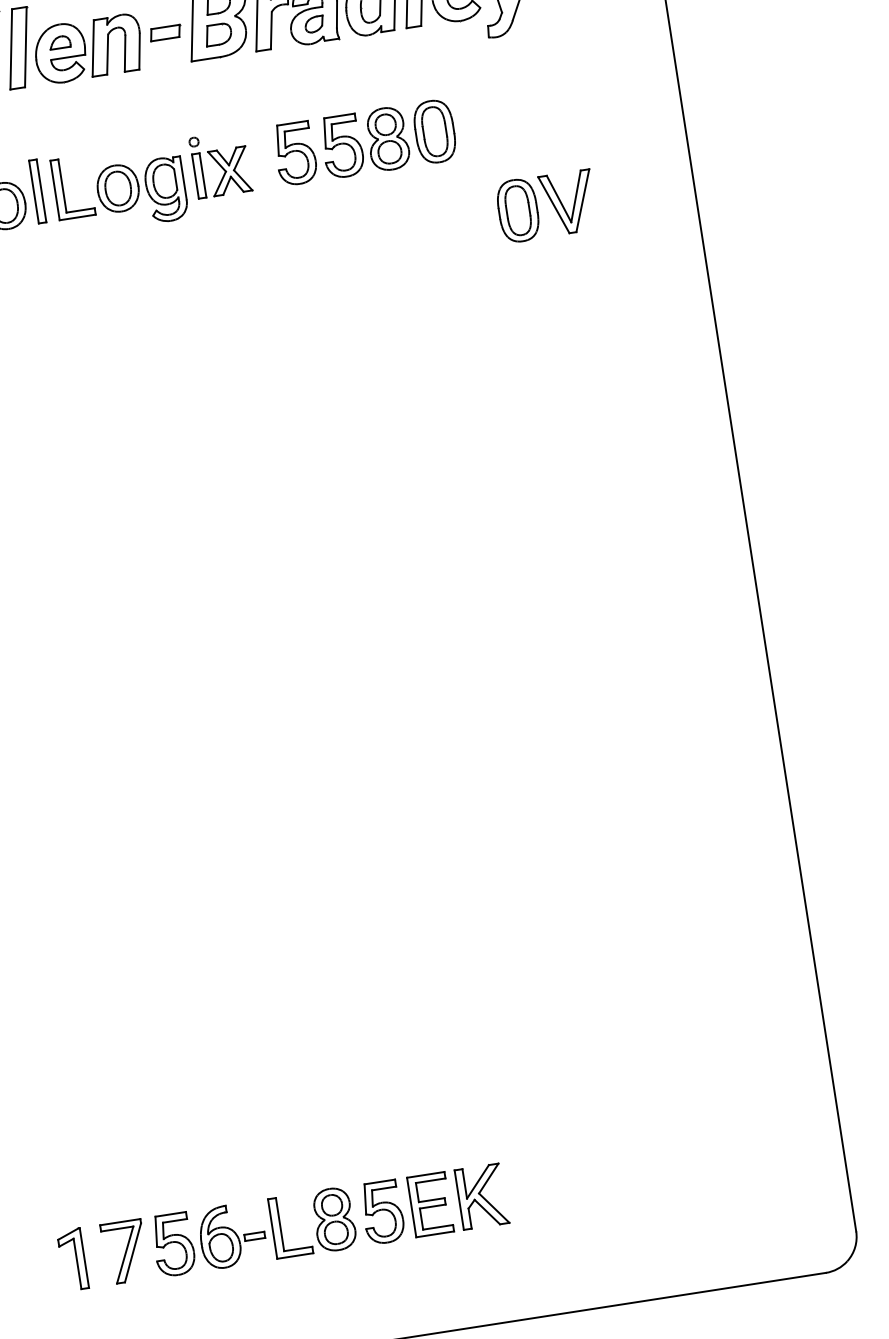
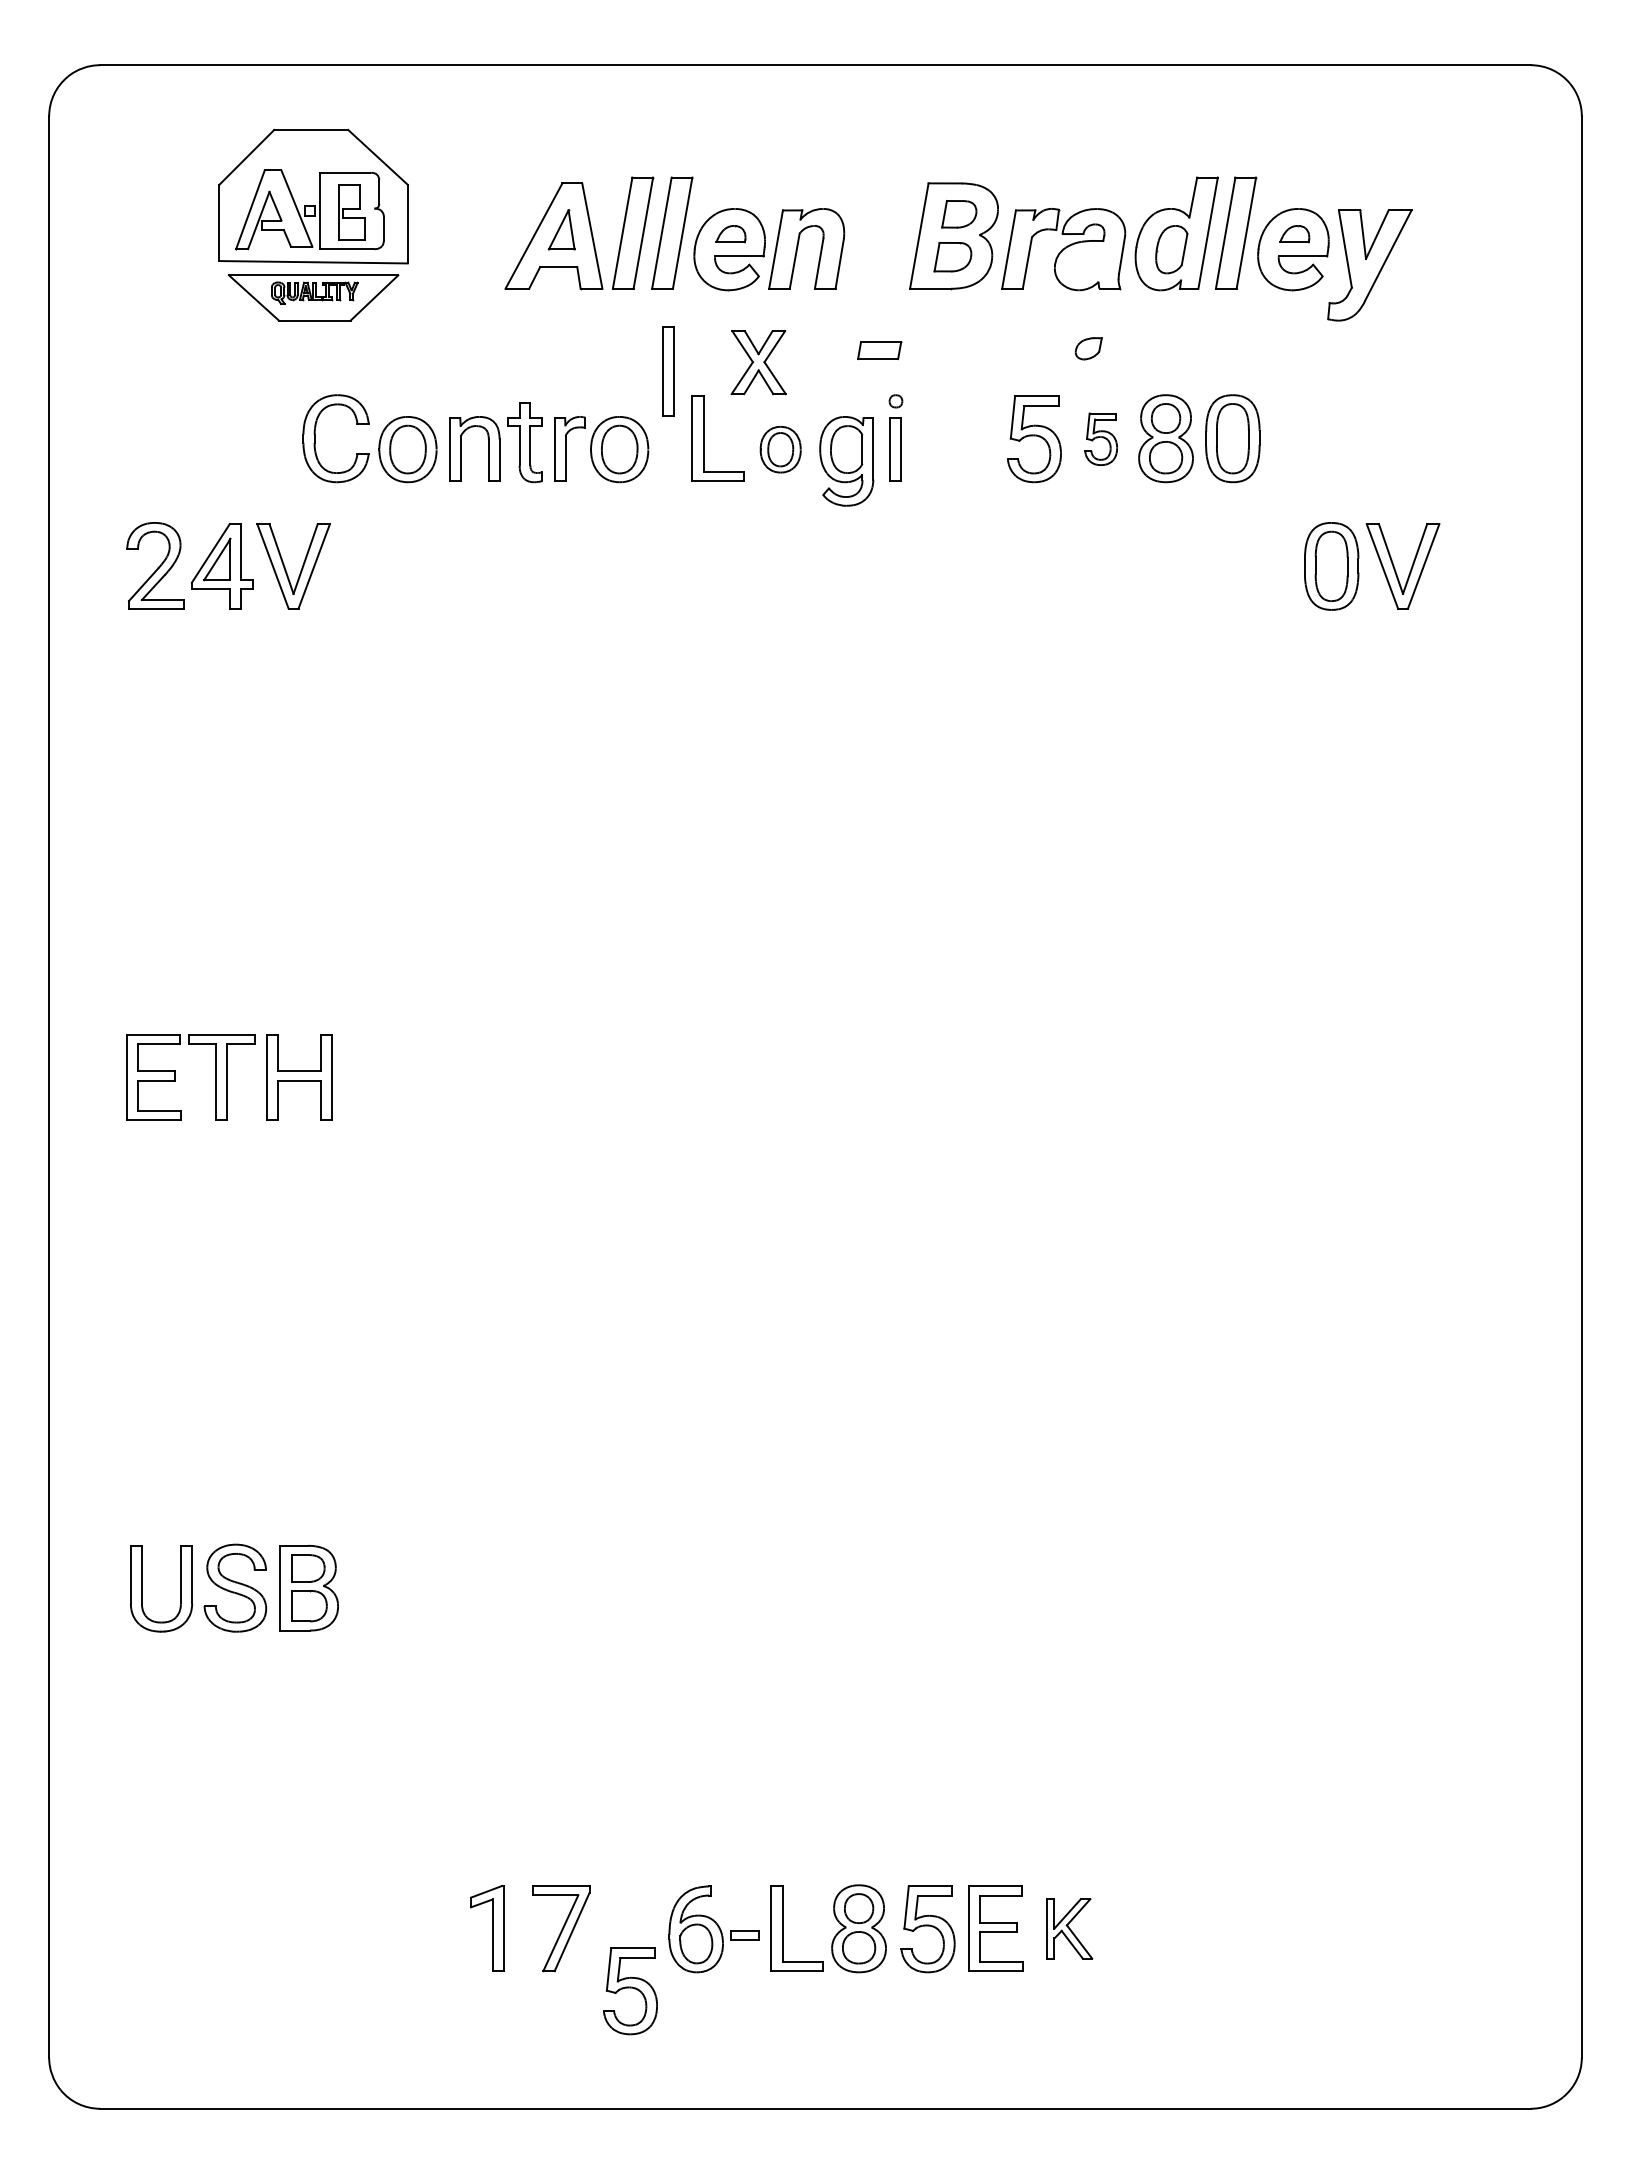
part: (314, 24) -> (1088, 348), moved
part: (165, 32) -> (879, 350), moved
part: (341, 146) -> (1100, 439), size x0.6
part: (229, 171) -> (758, 362), moved
part: (118, 188) -> (780, 449), size x0.7
part: (38, 191) -> (668, 371), moved
part: (482, 1196) -> (1069, 1928), size x0.7
part: (173, 1244) -> (630, 1991), moved

